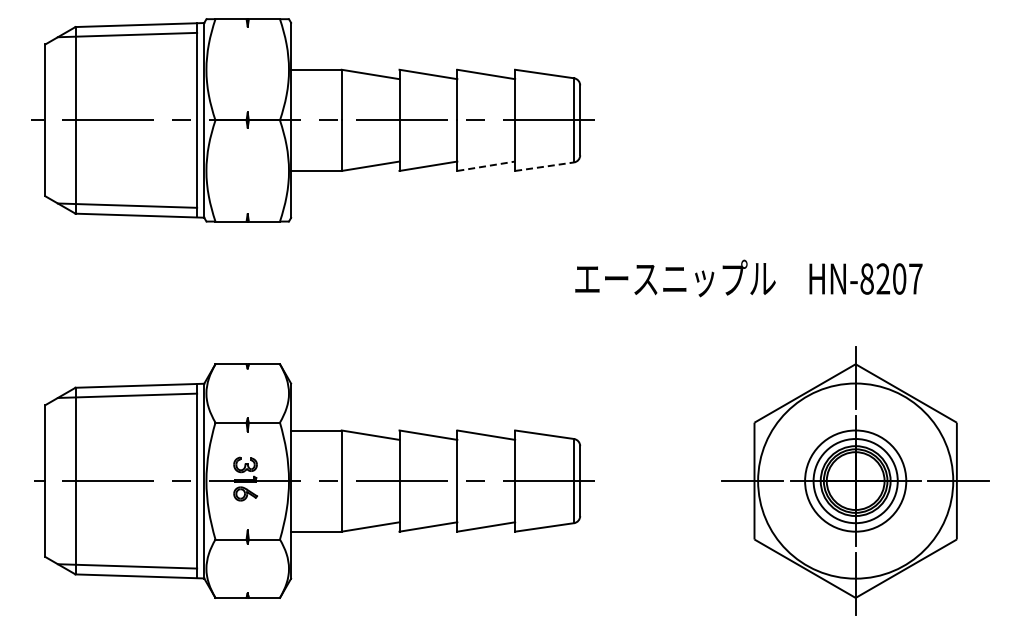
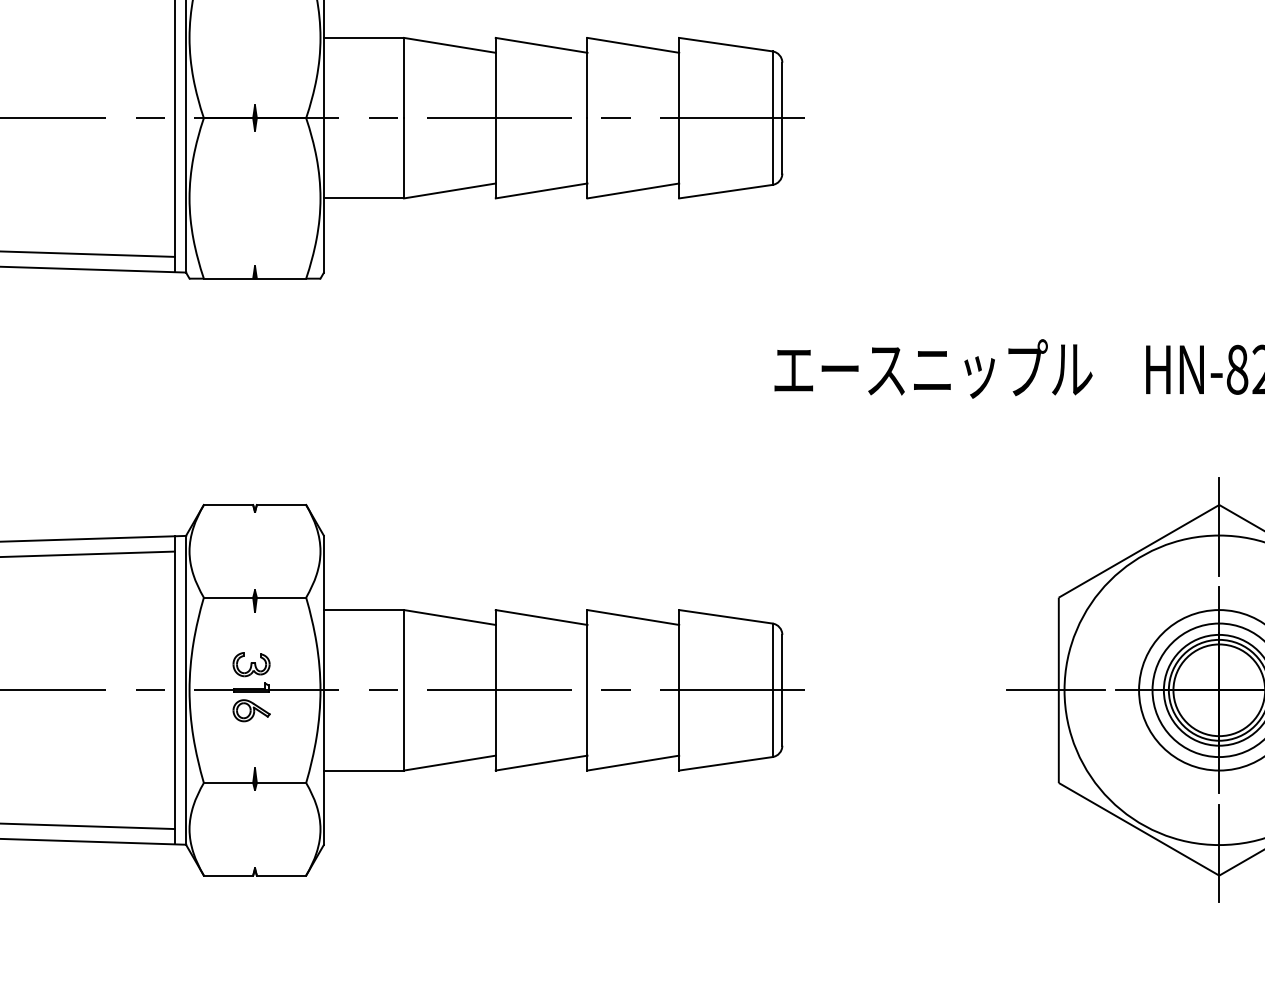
line: (486, 166) -> (633, 191), dashed -> solid
line: (544, 166) -> (725, 191), dashed -> solid

